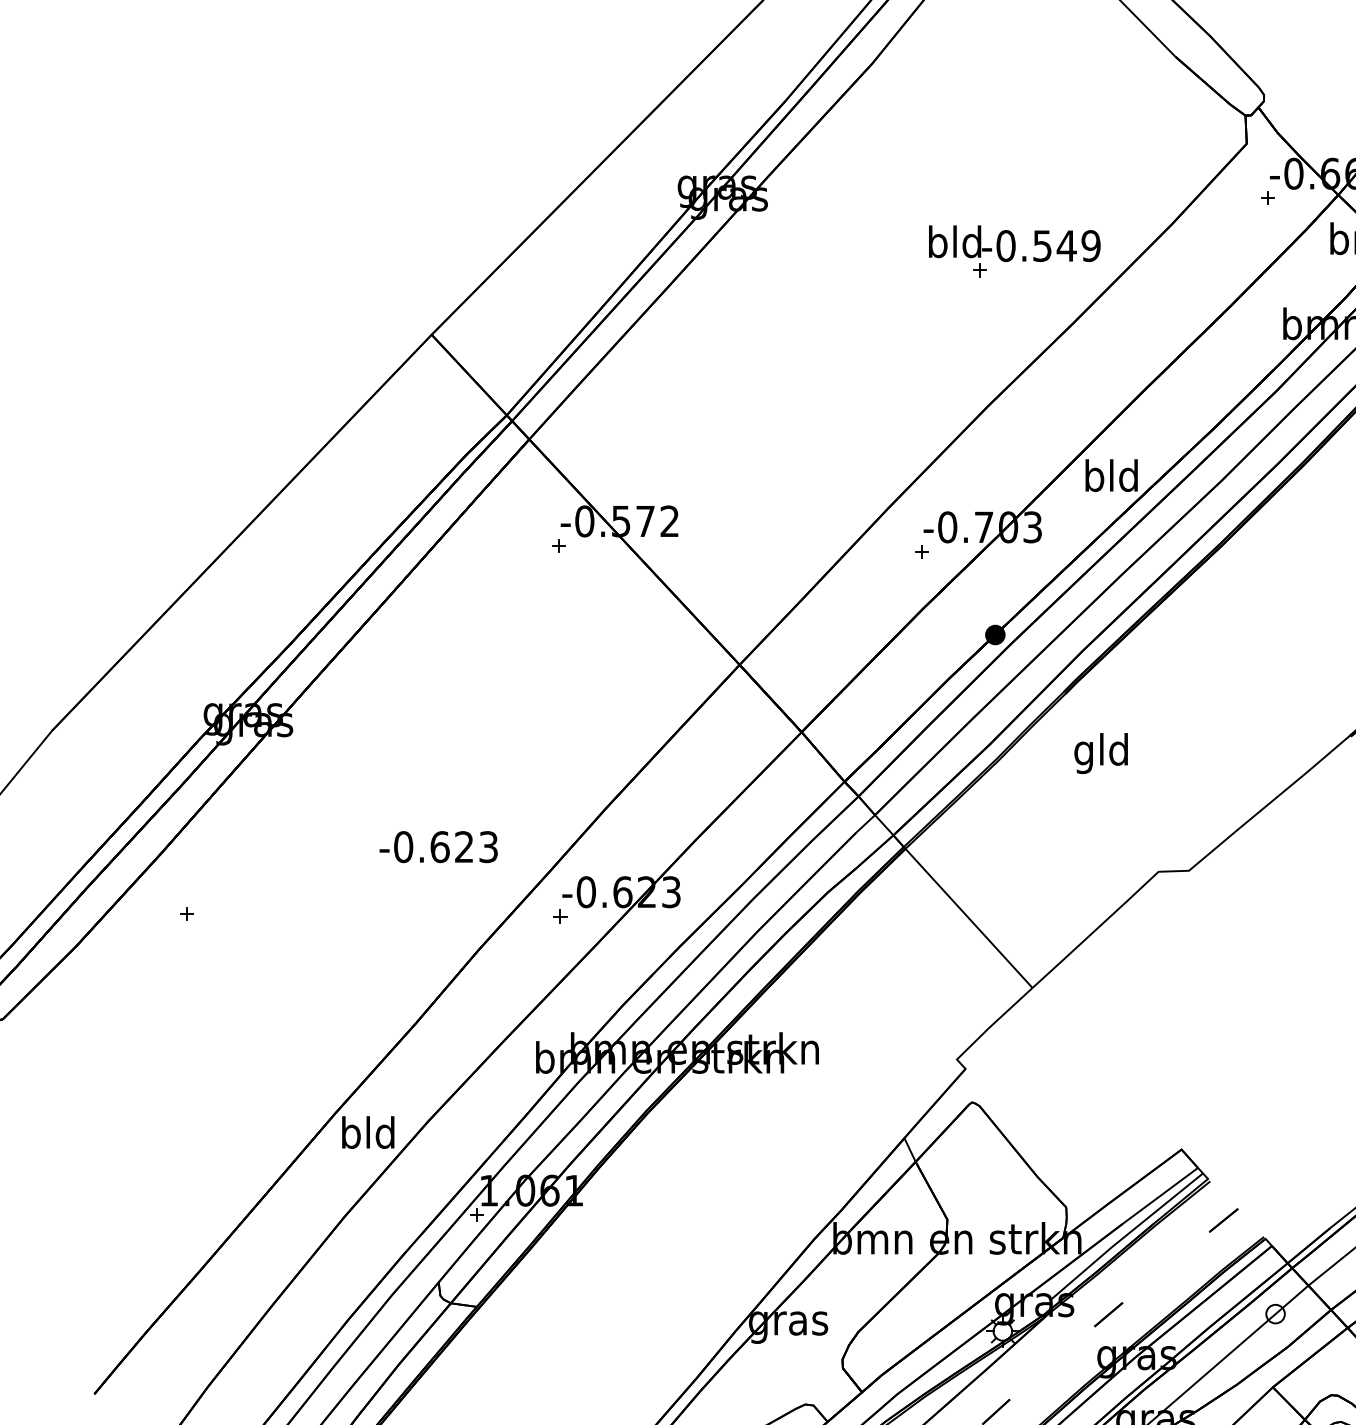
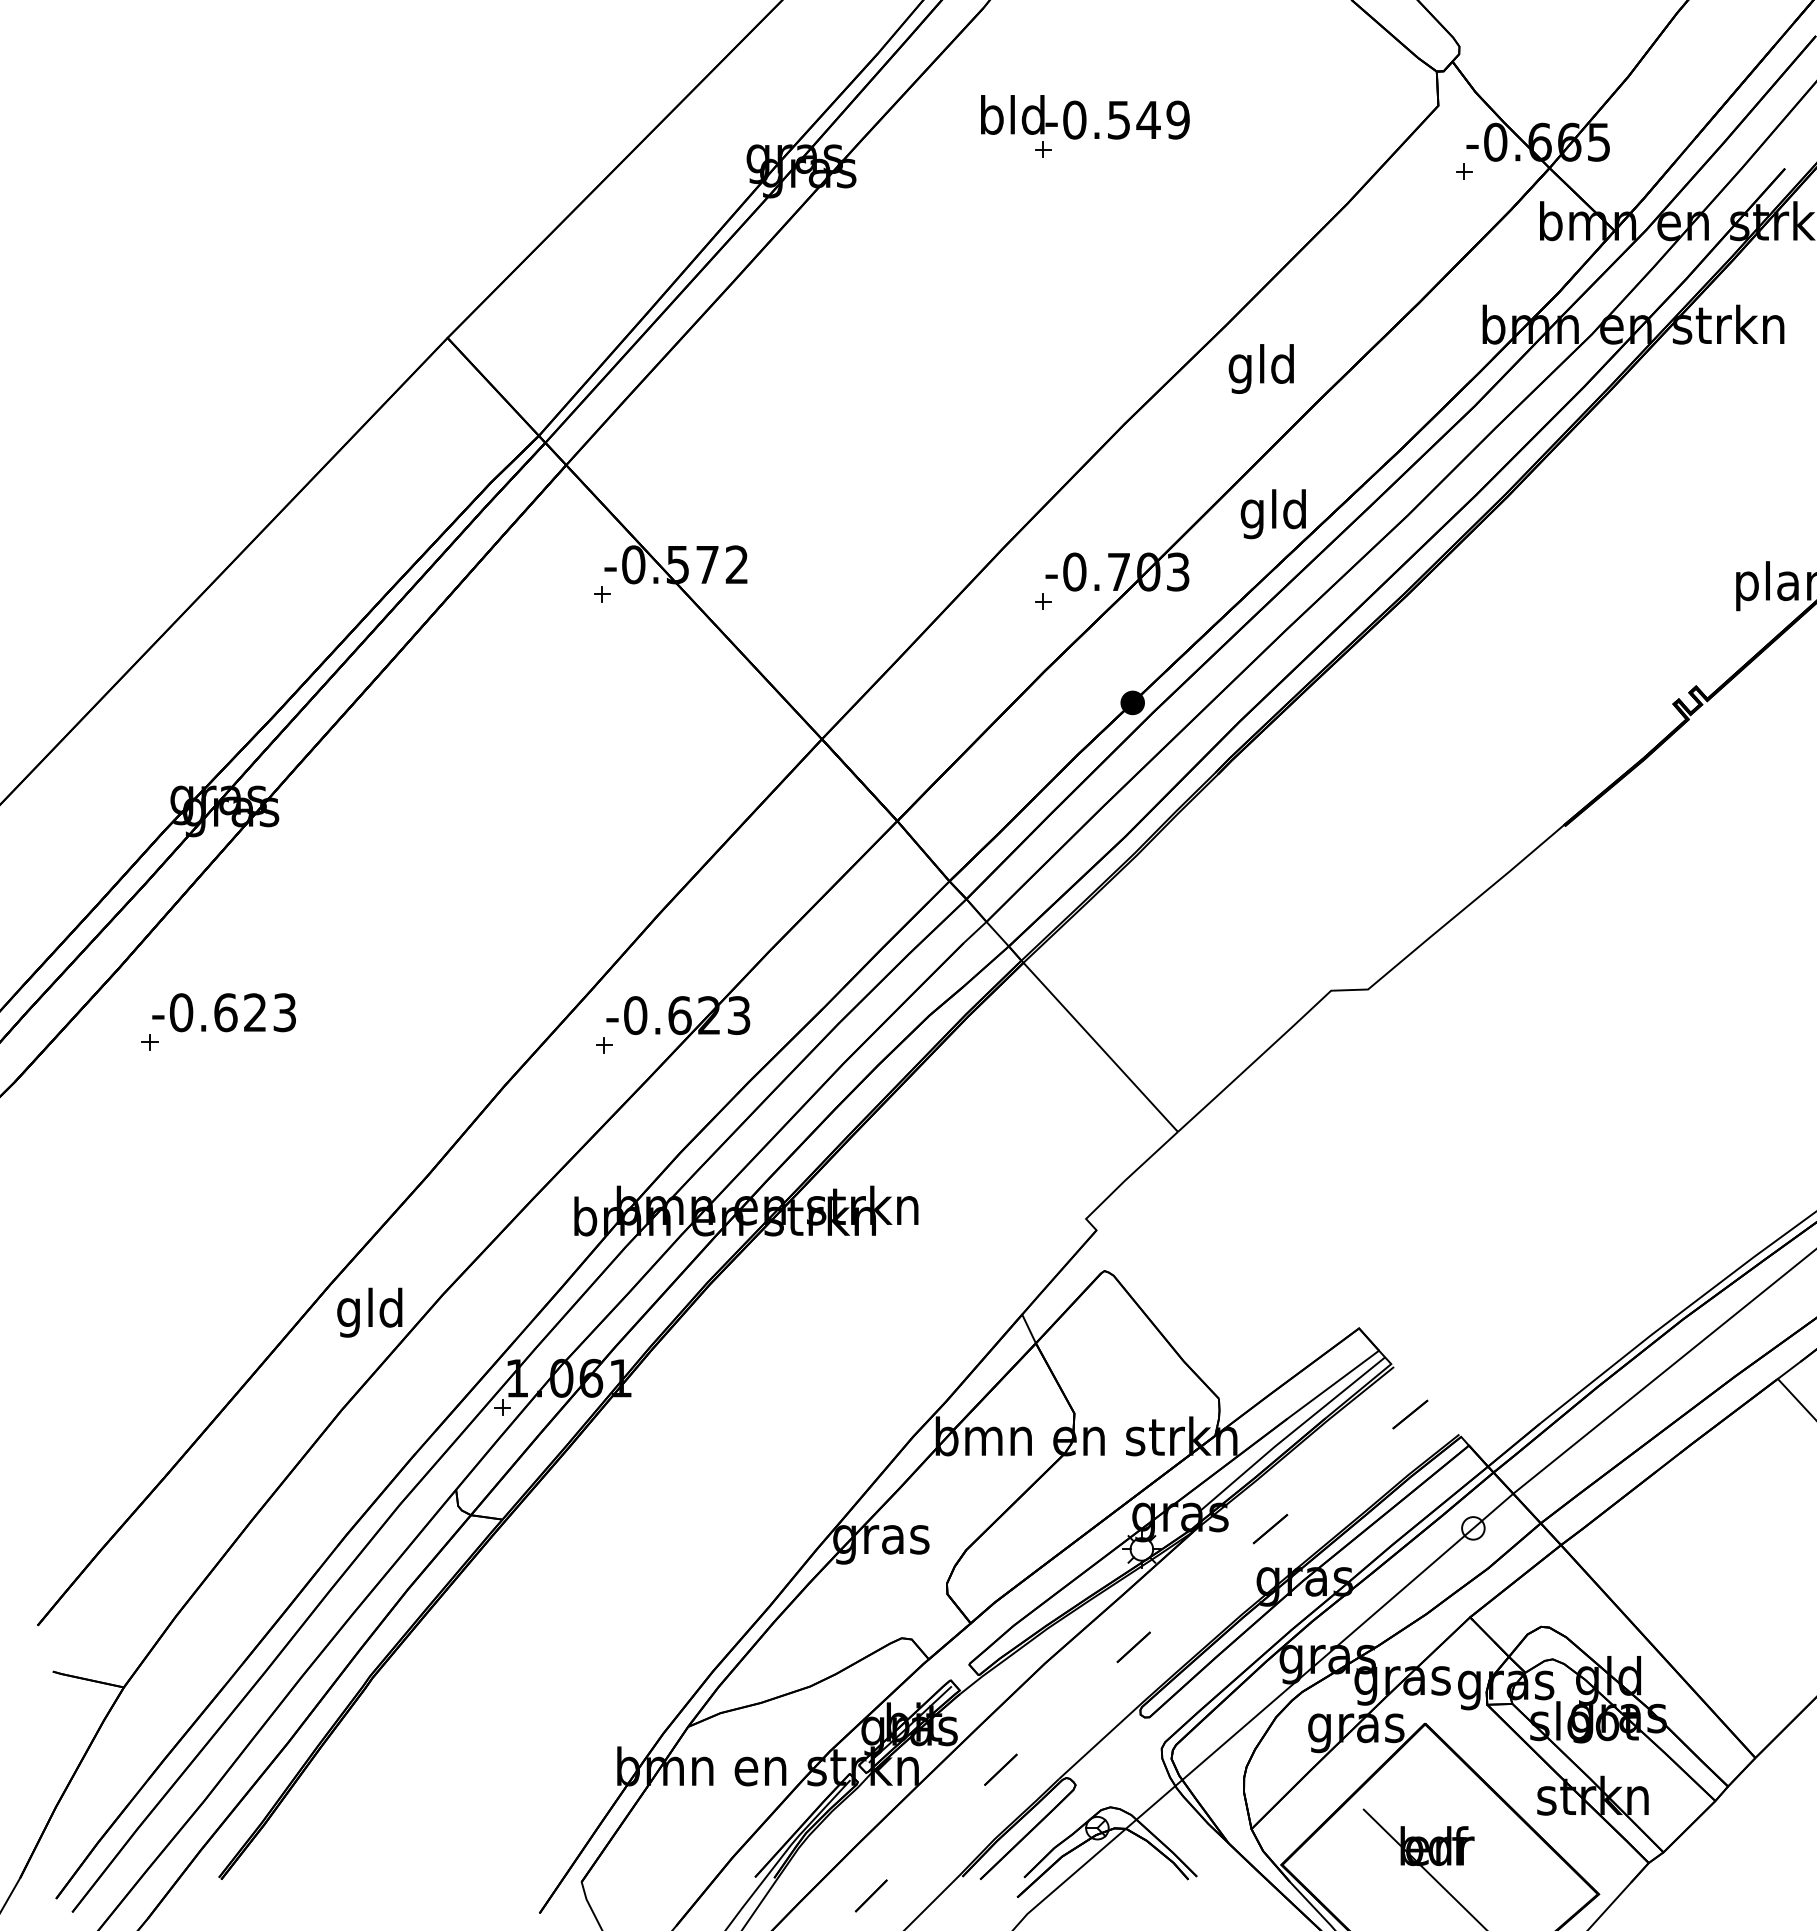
part: (1014, 251) -> (1085, 126), moved
text: (1093, 480) -> (1252, 514), bld -> gld
text: (1100, 753) -> (1260, 368), moved
text: (438, 846) -> (223, 1012), moved
text: (350, 1136) -> (349, 1312), bld -> gld

